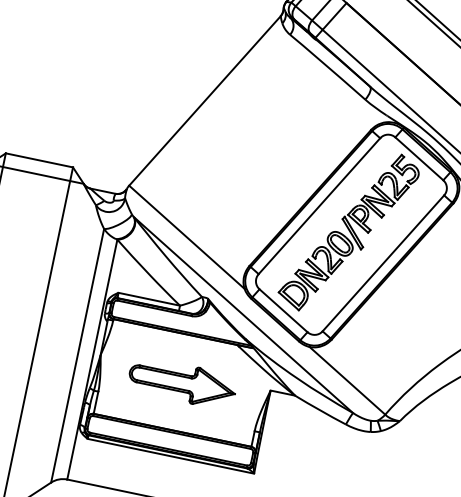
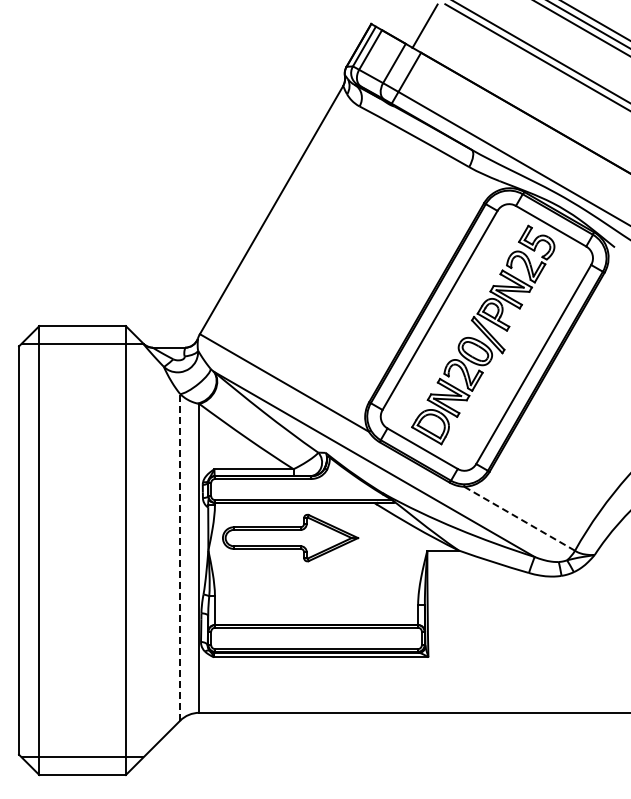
line: (78, 355) -> (180, 556), solid -> dashed
line: (347, 380) -> (519, 518), solid -> dashed
part: (182, 382) -> (290, 537), moved

